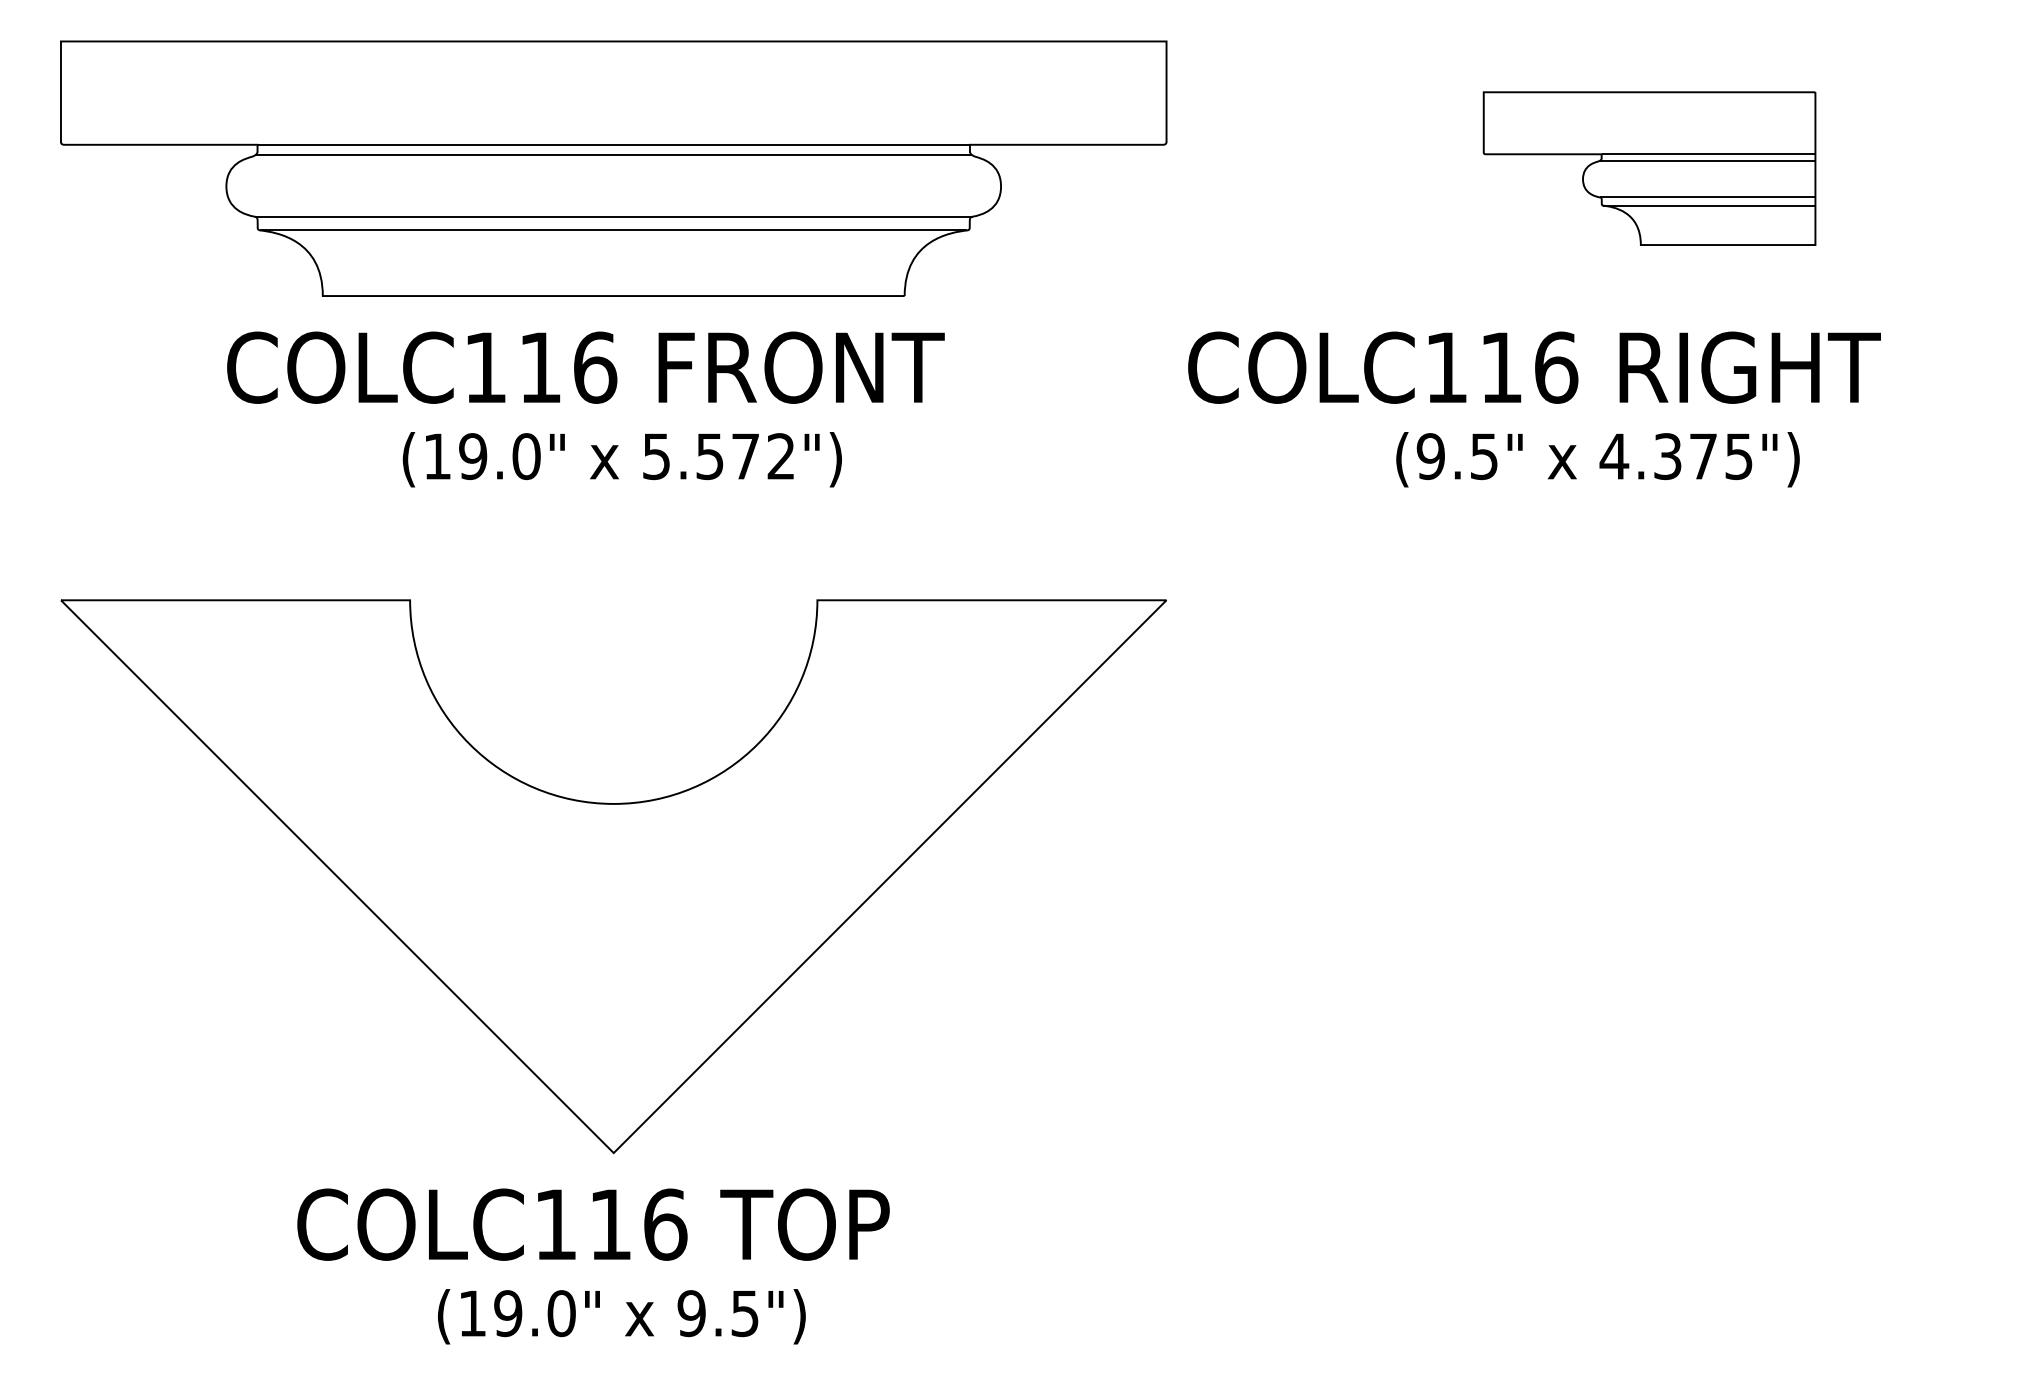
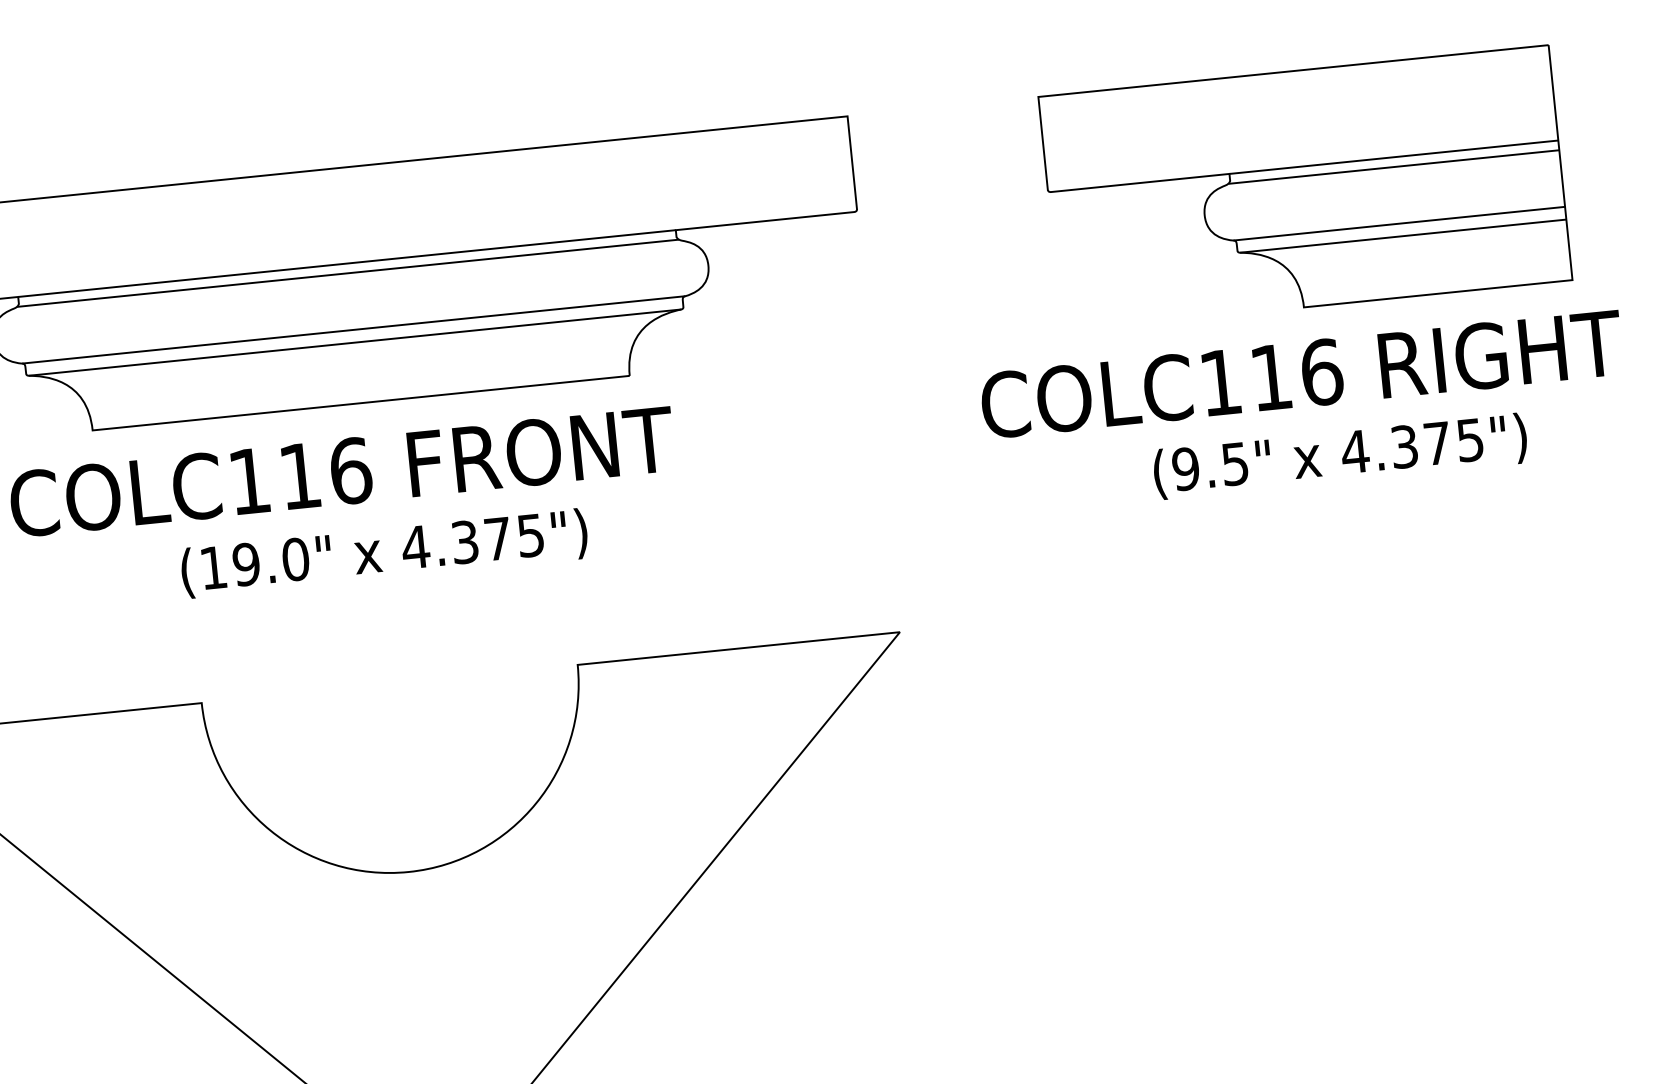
part: (1649, 168) -> (1305, 188), size x1.67
text: (1534, 367) -> (1301, 374), moved
text: (717, 456) -> (472, 541), 5.572") -> 4.375")
text: (1597, 459) -> (1339, 456), moved

